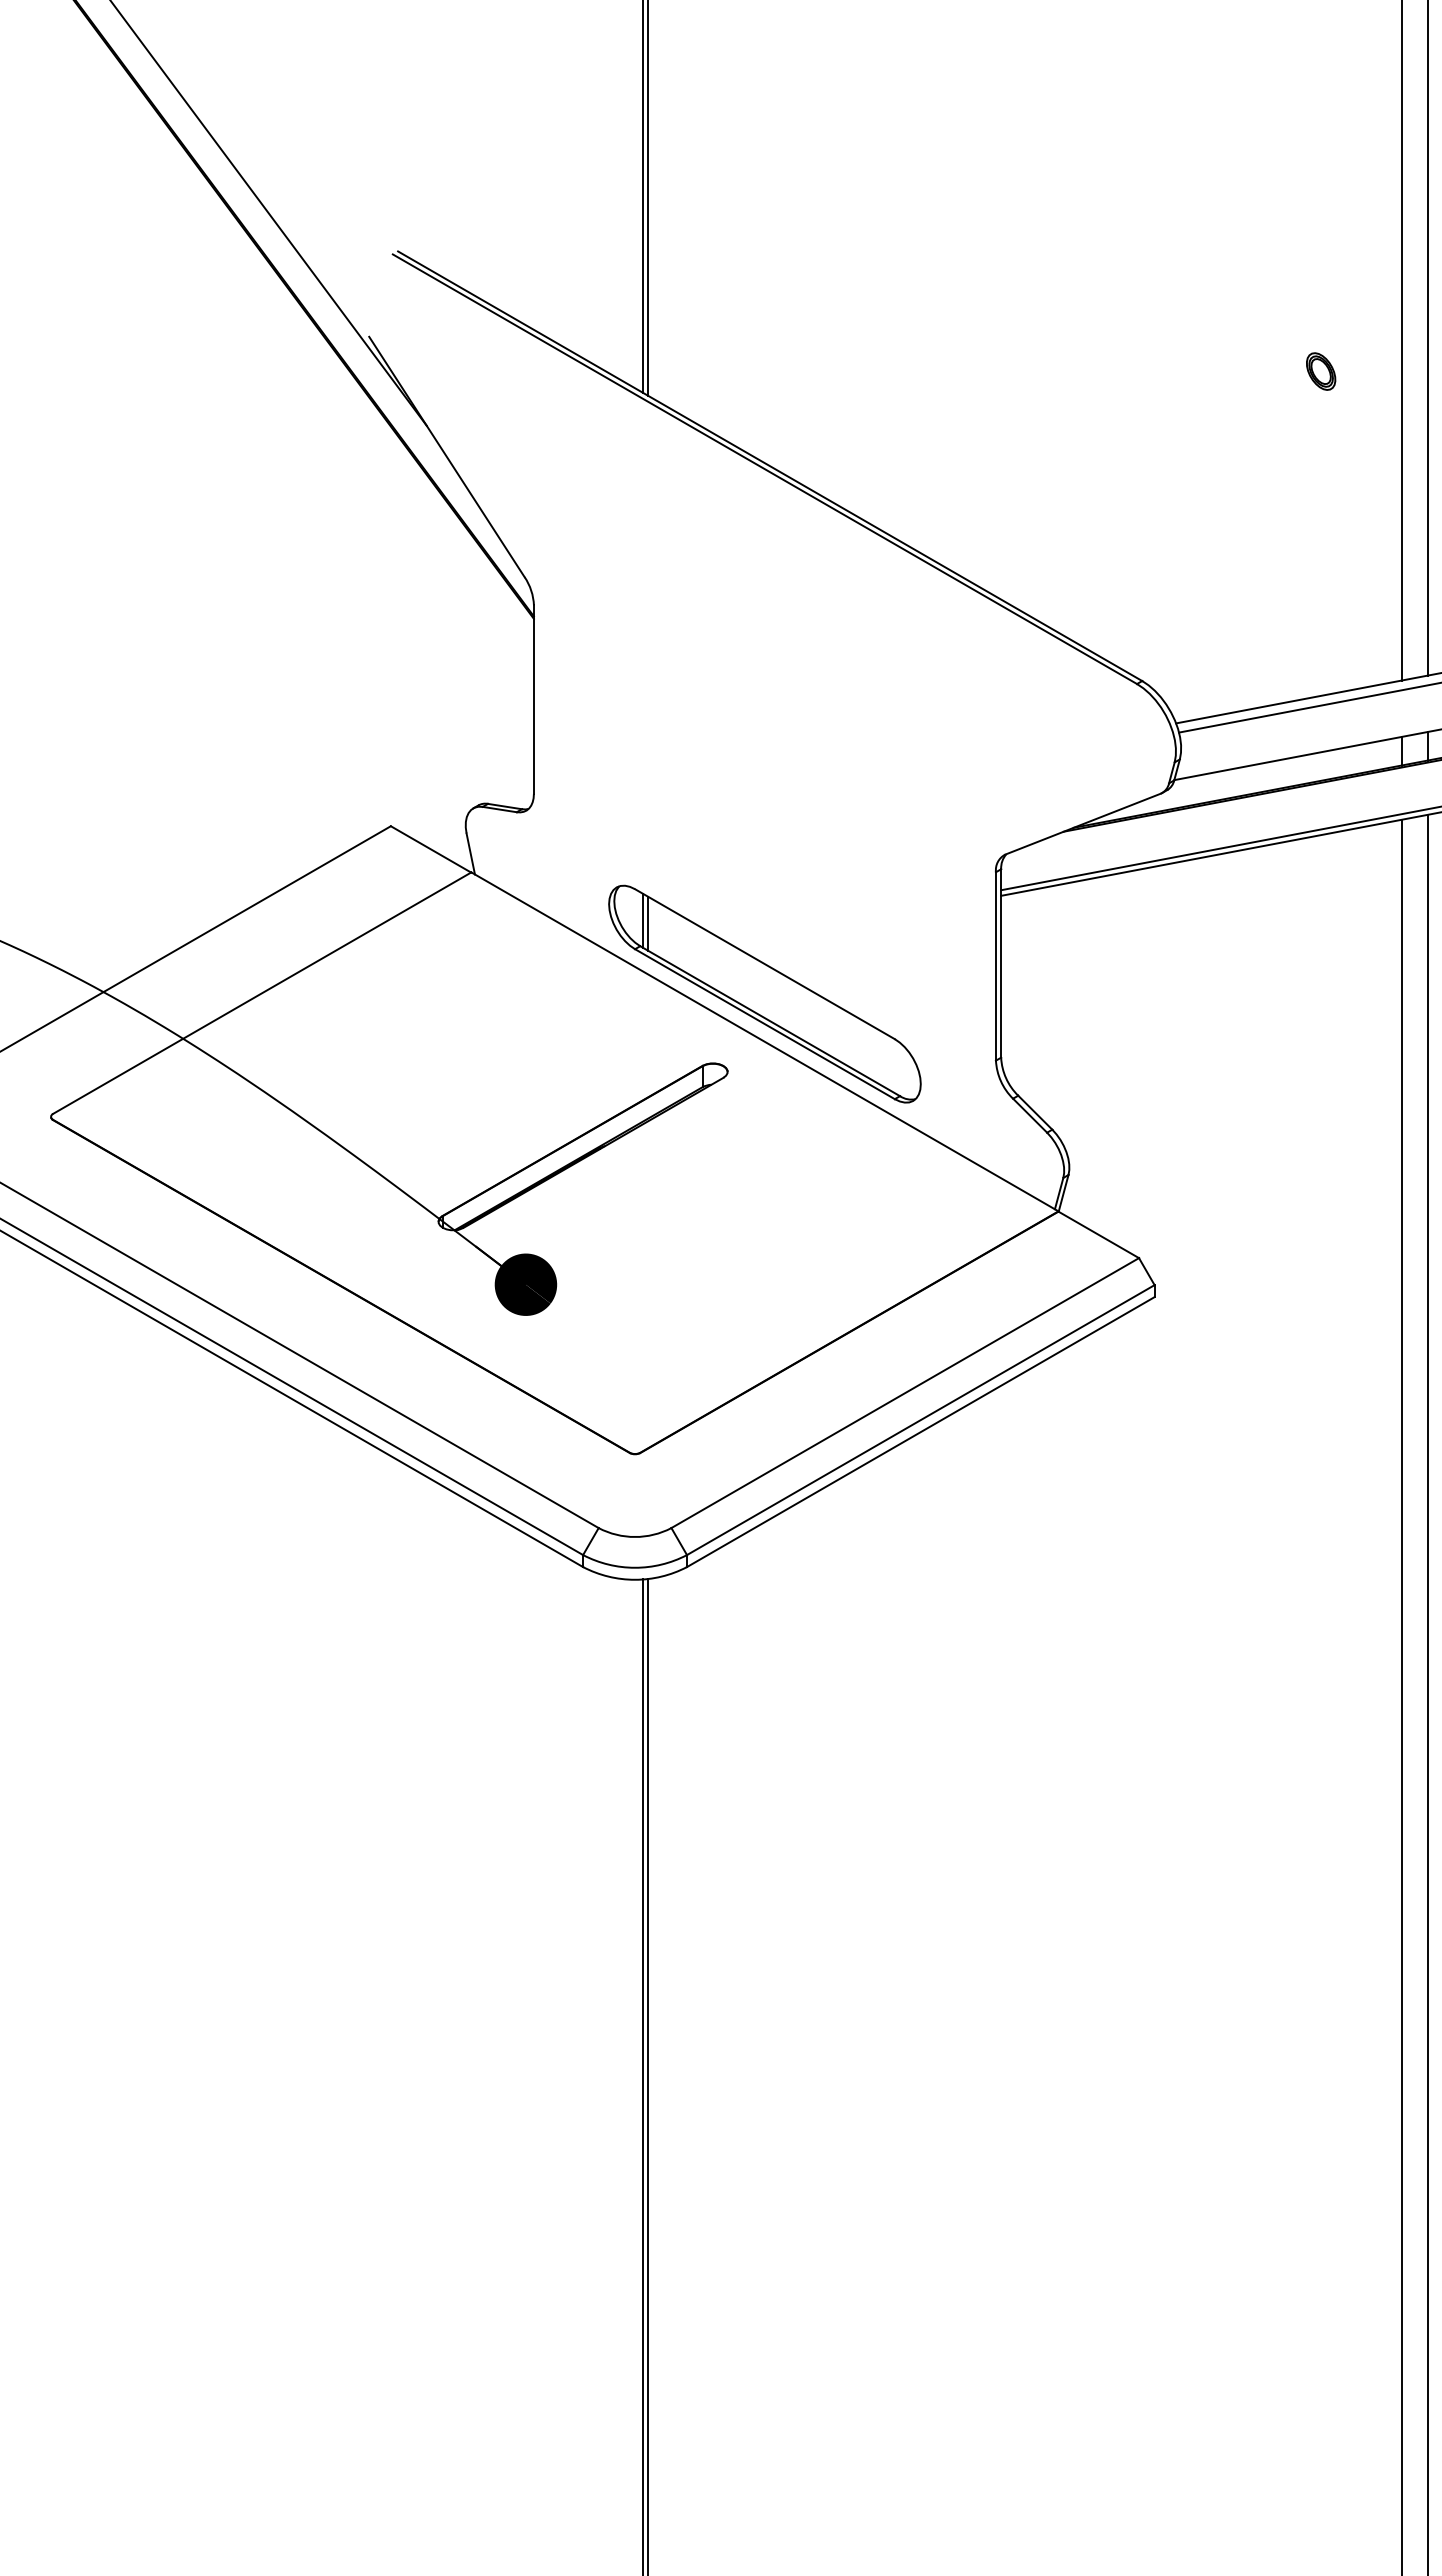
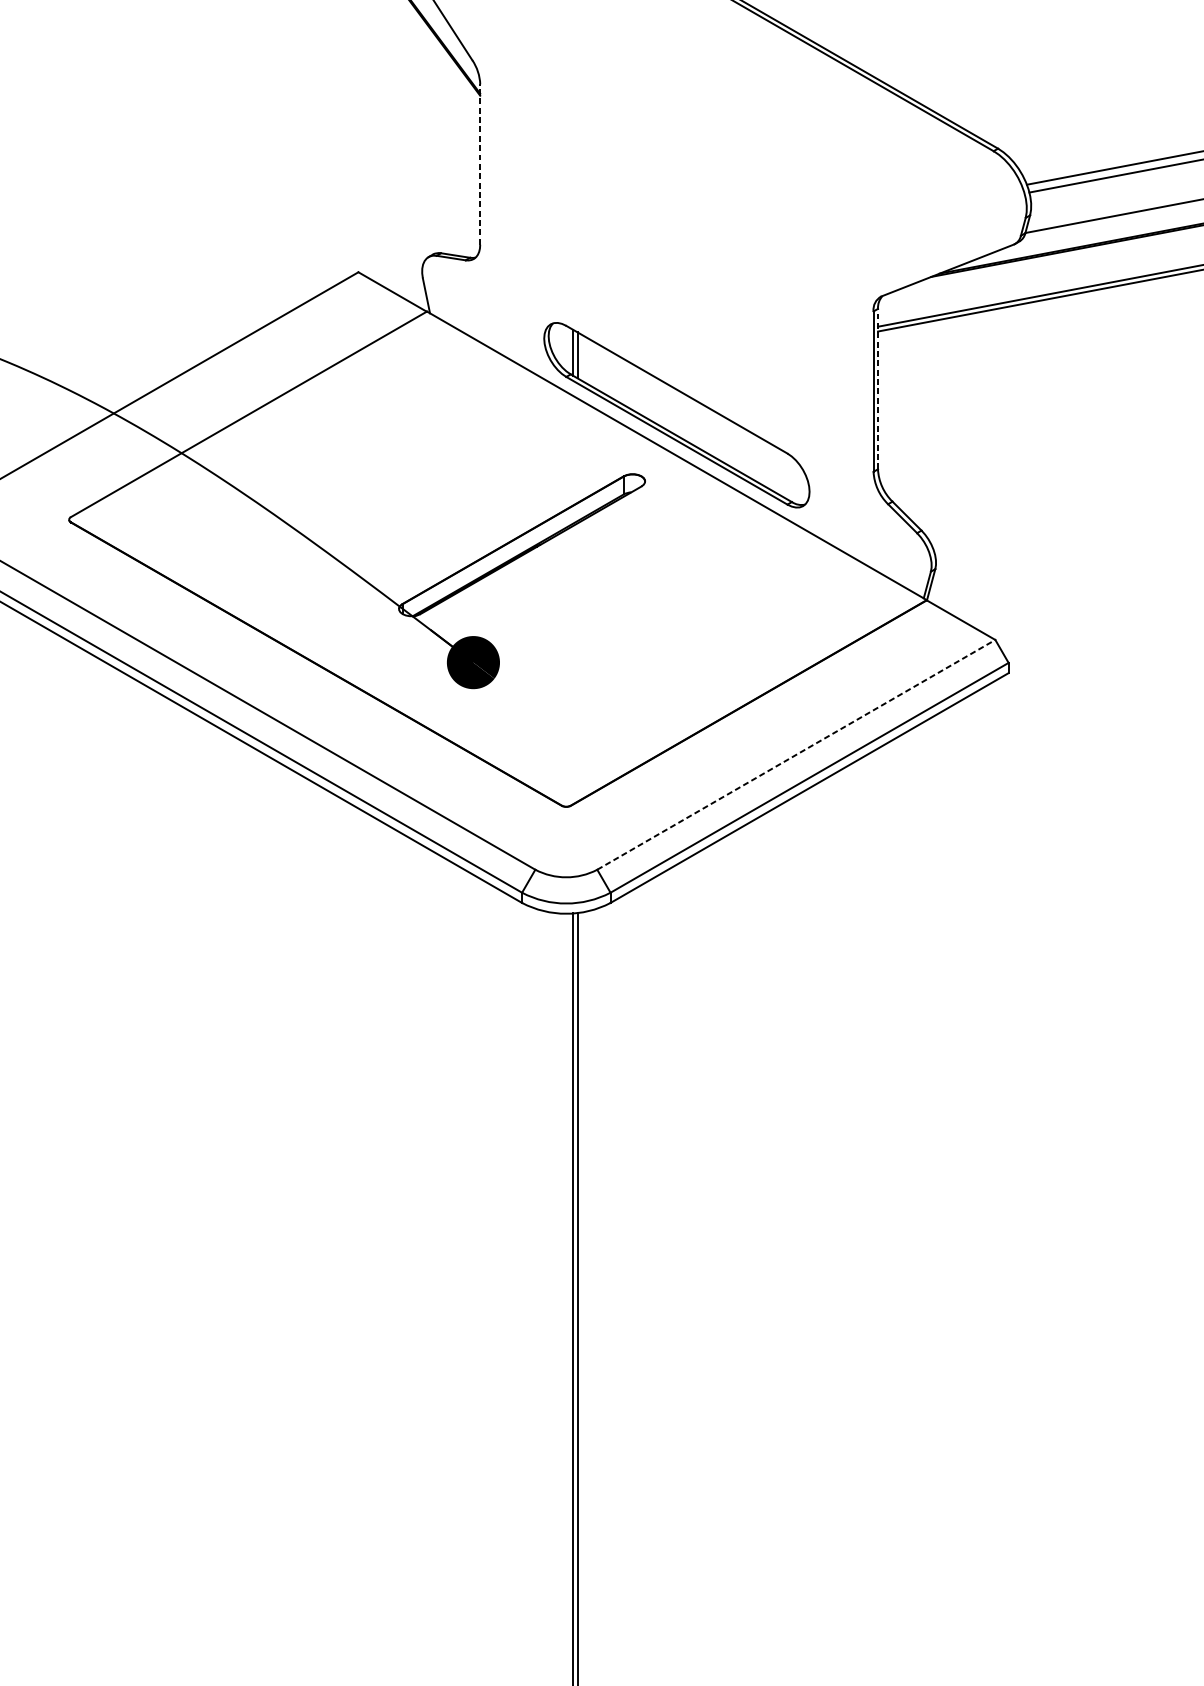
line: (533, 699) -> (479, 164), solid -> dashed
line: (1001, 962) -> (878, 388), solid -> dashed
line: (905, 1393) -> (796, 755), solid -> dashed

